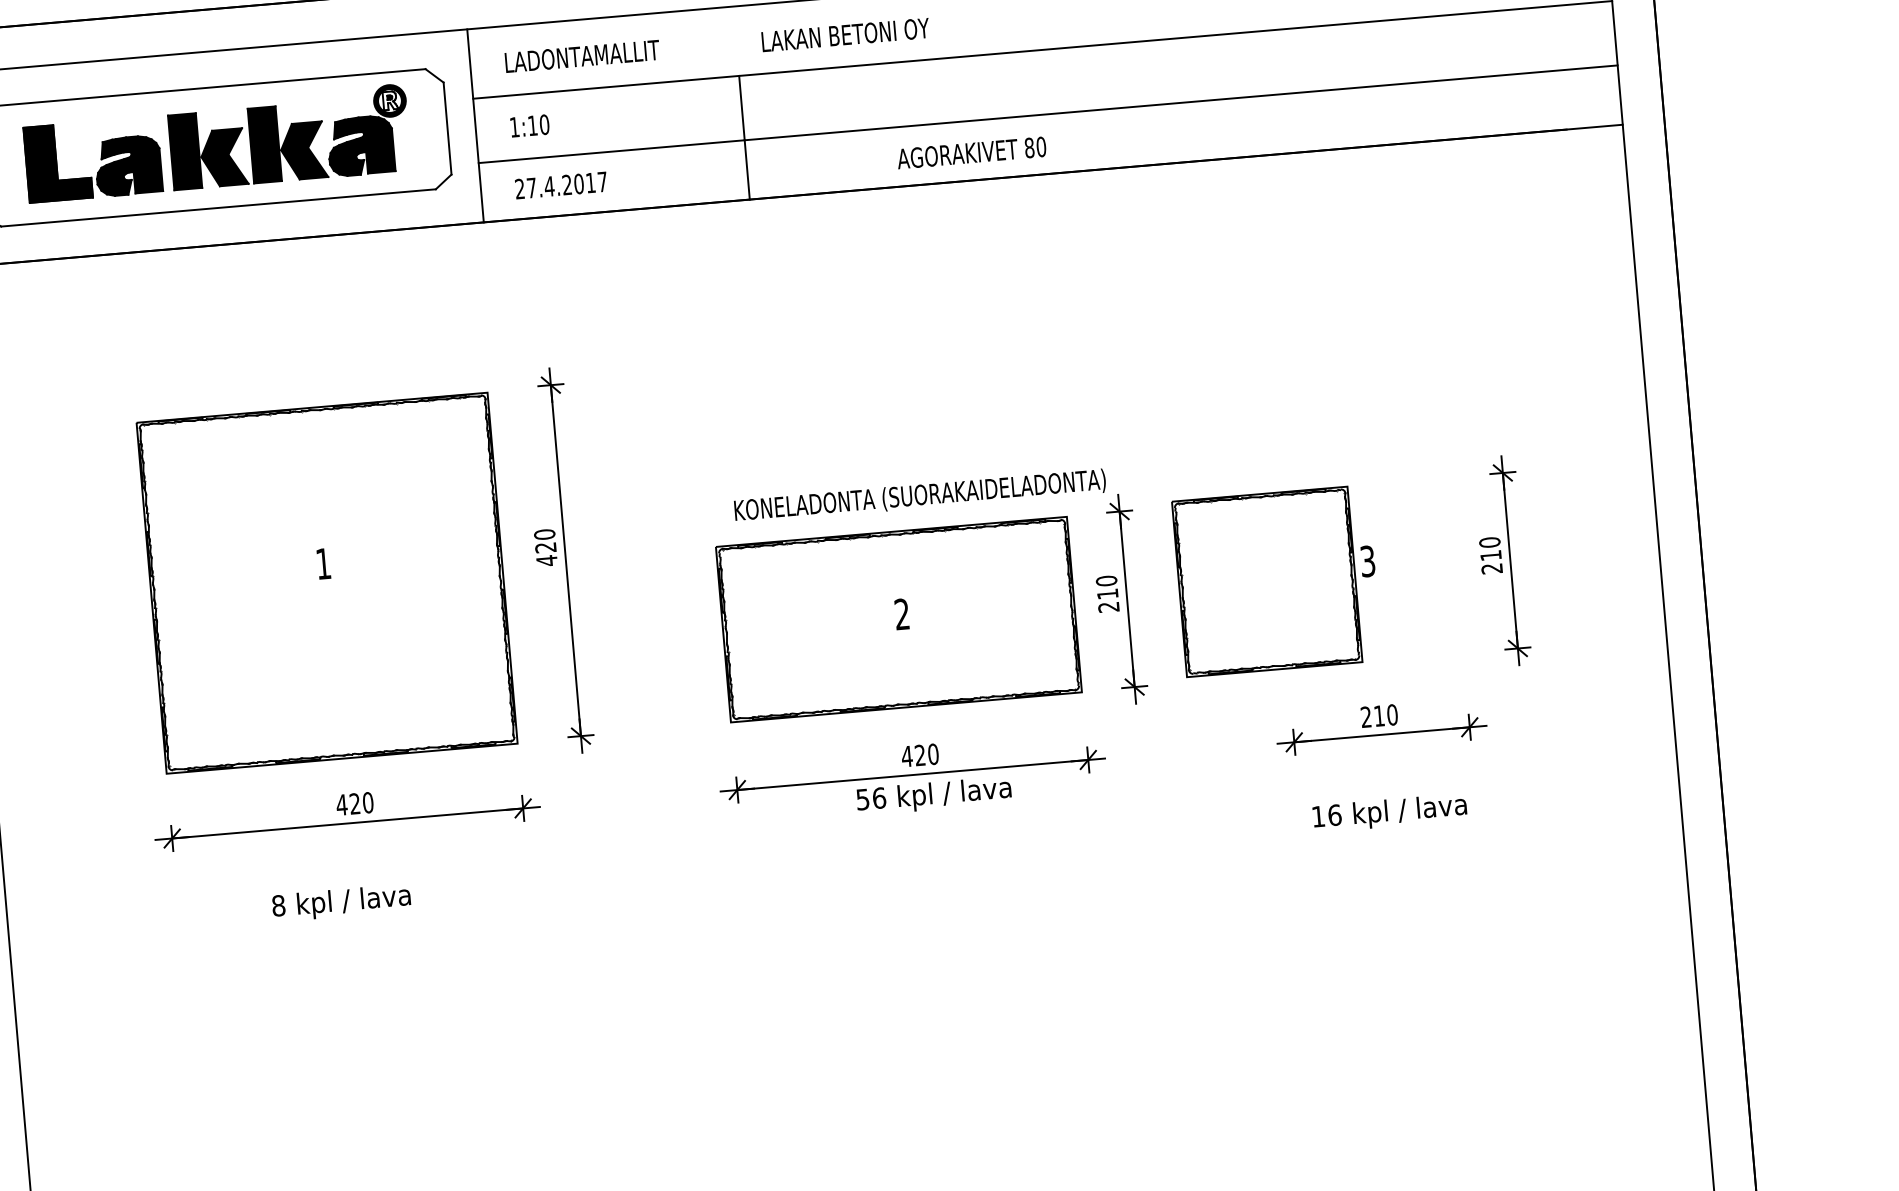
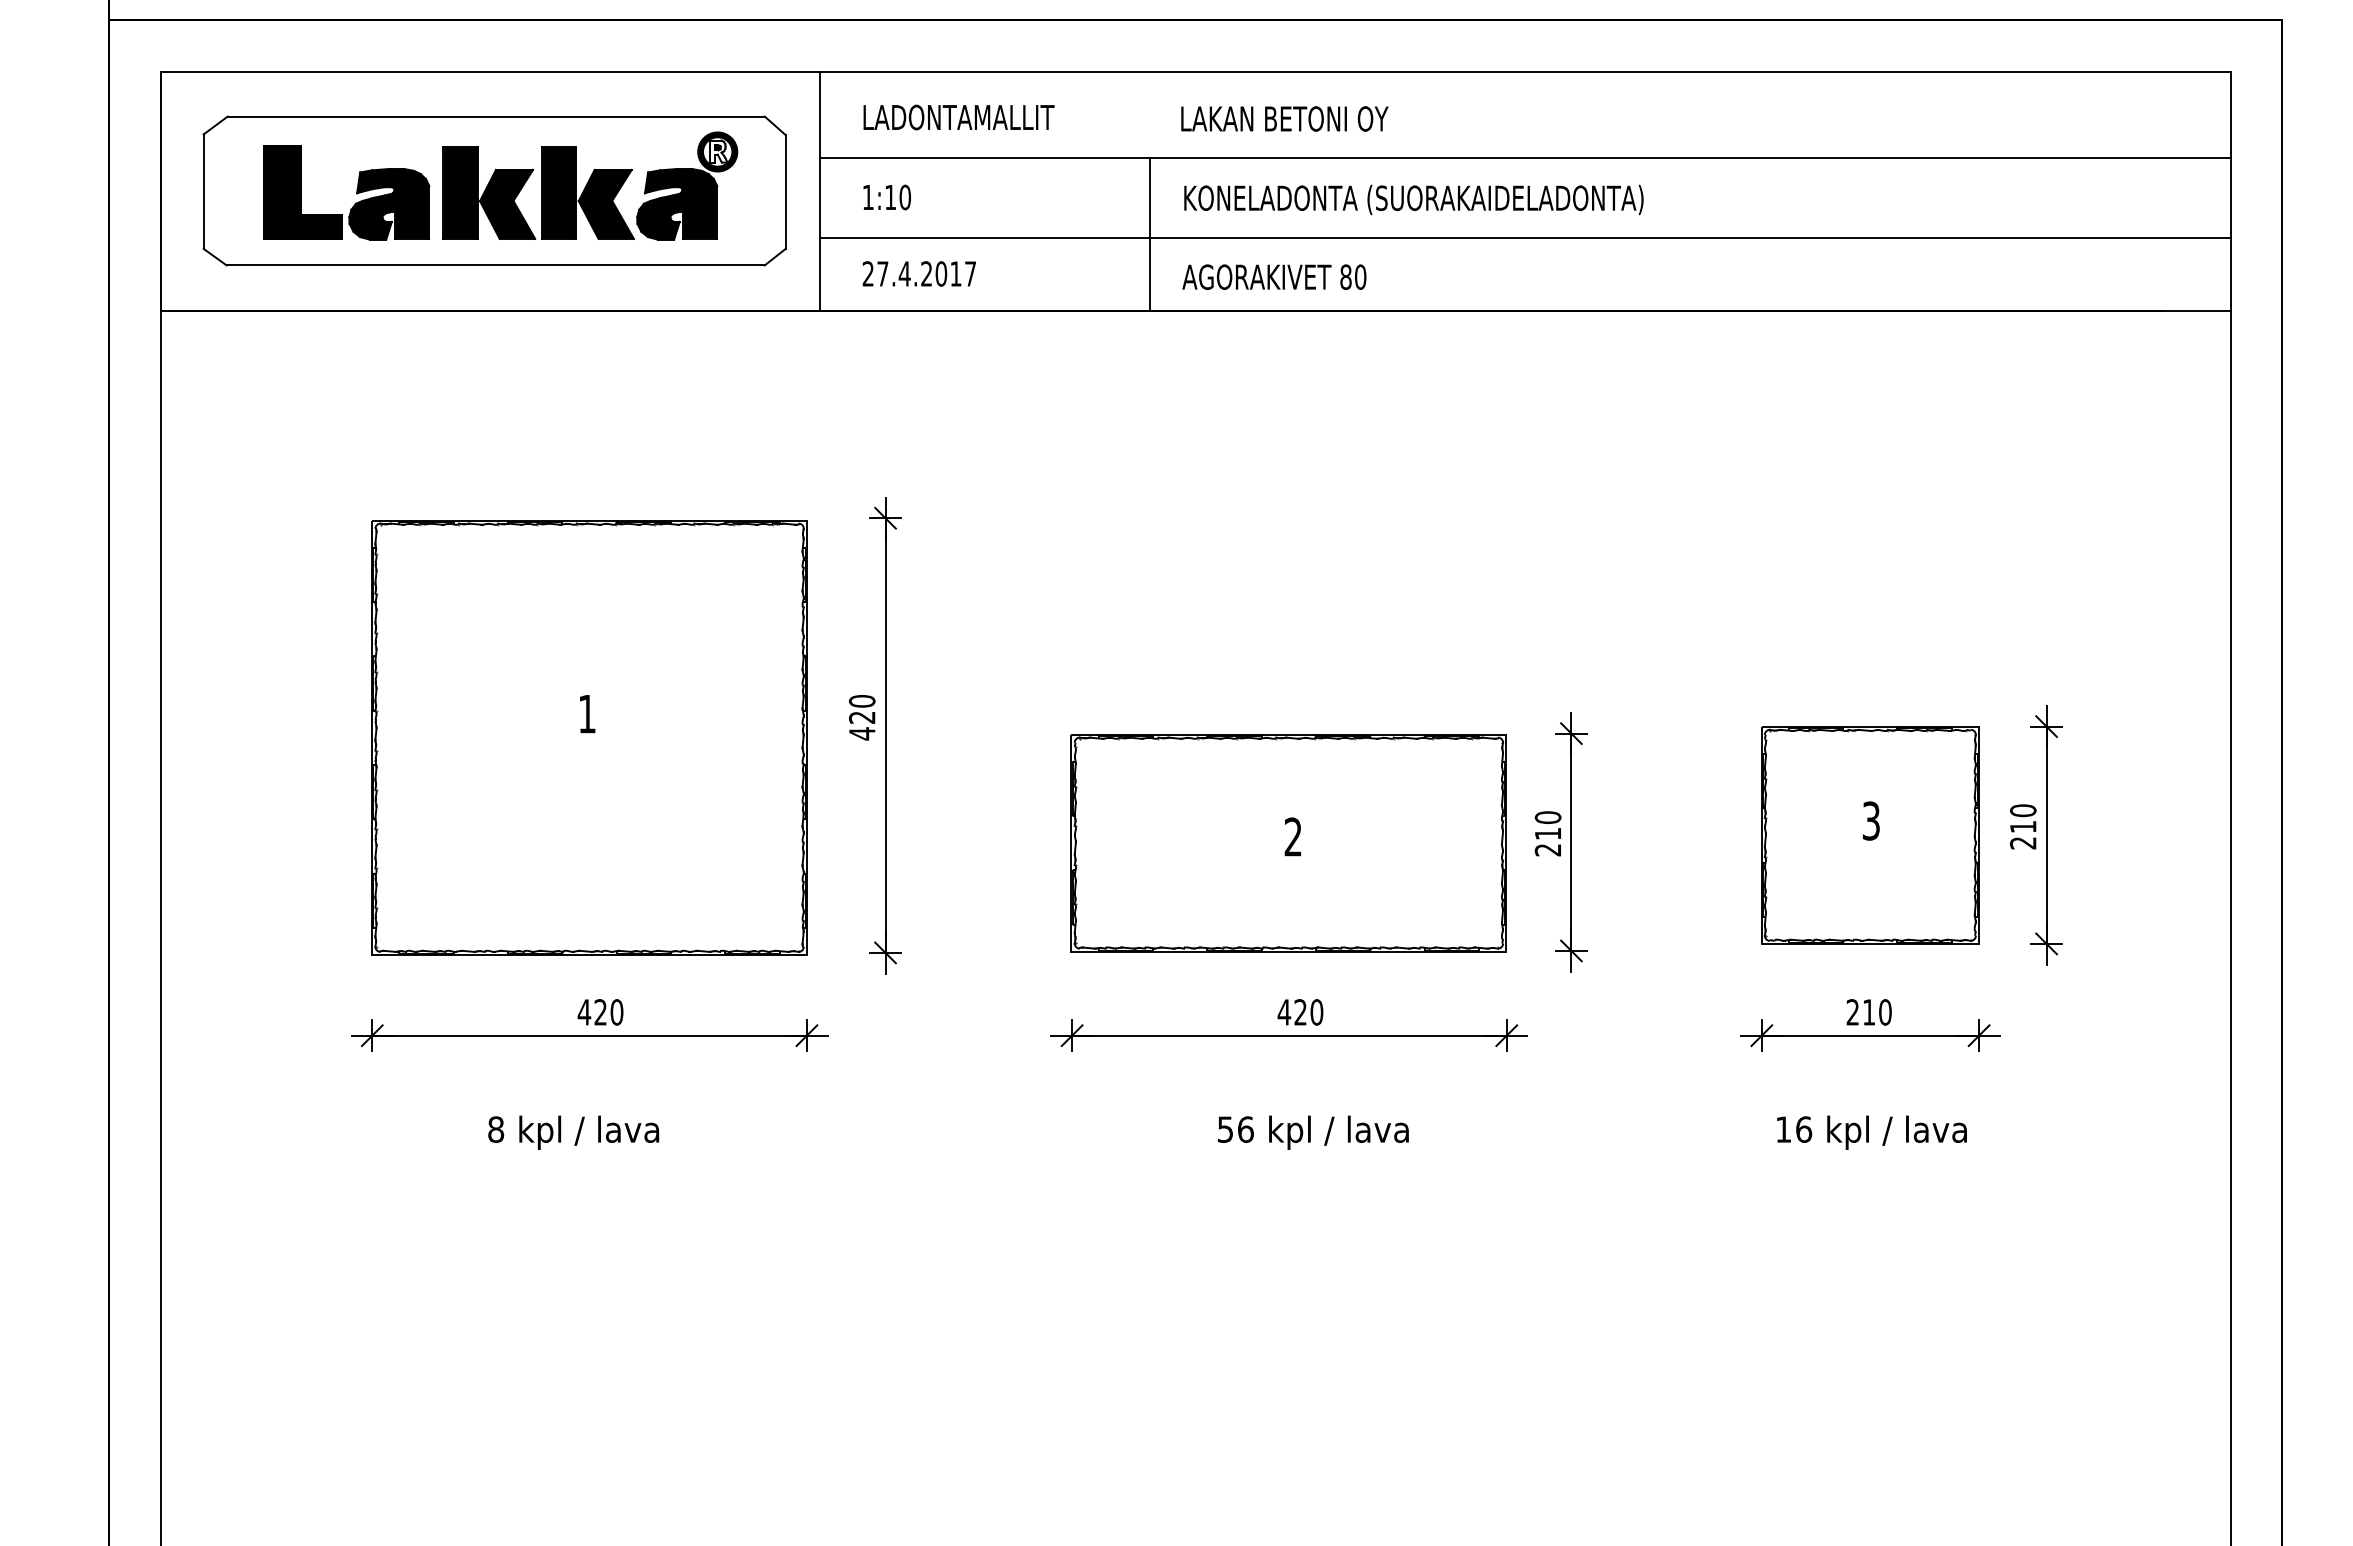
text: (971, 152) -> (1274, 276), moved
text: (919, 496) -> (1413, 199), moved
part: (1267, 581) -> (1870, 835), moved
text: (934, 795) -> (1313, 1132), moved

